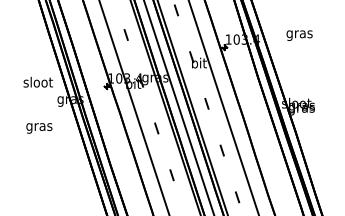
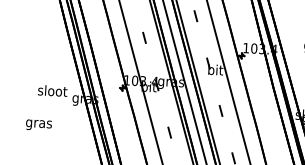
text: (37, 81) -> (51, 90), moved
text: (39, 128) -> (39, 125), moved

